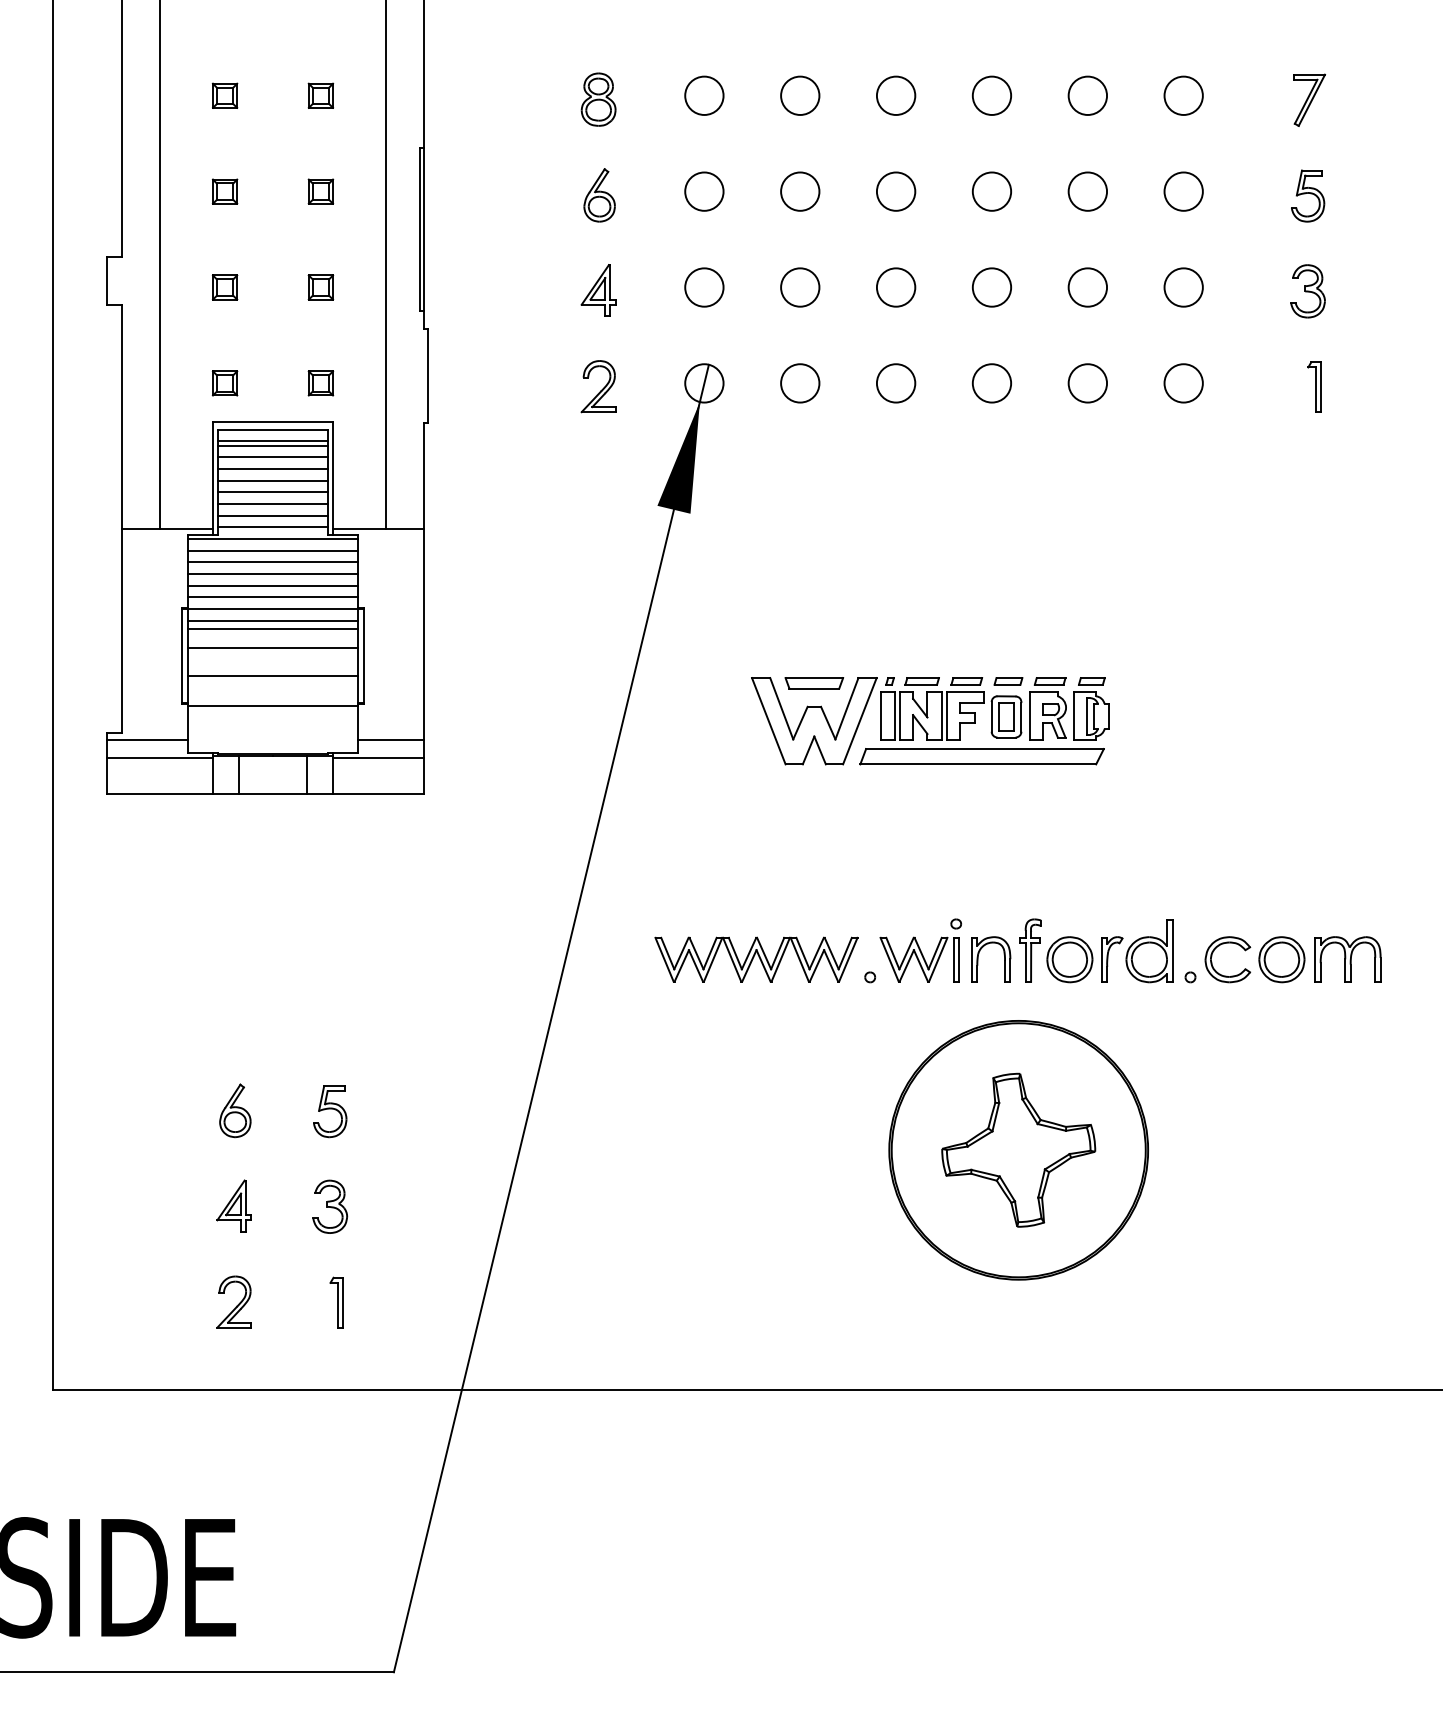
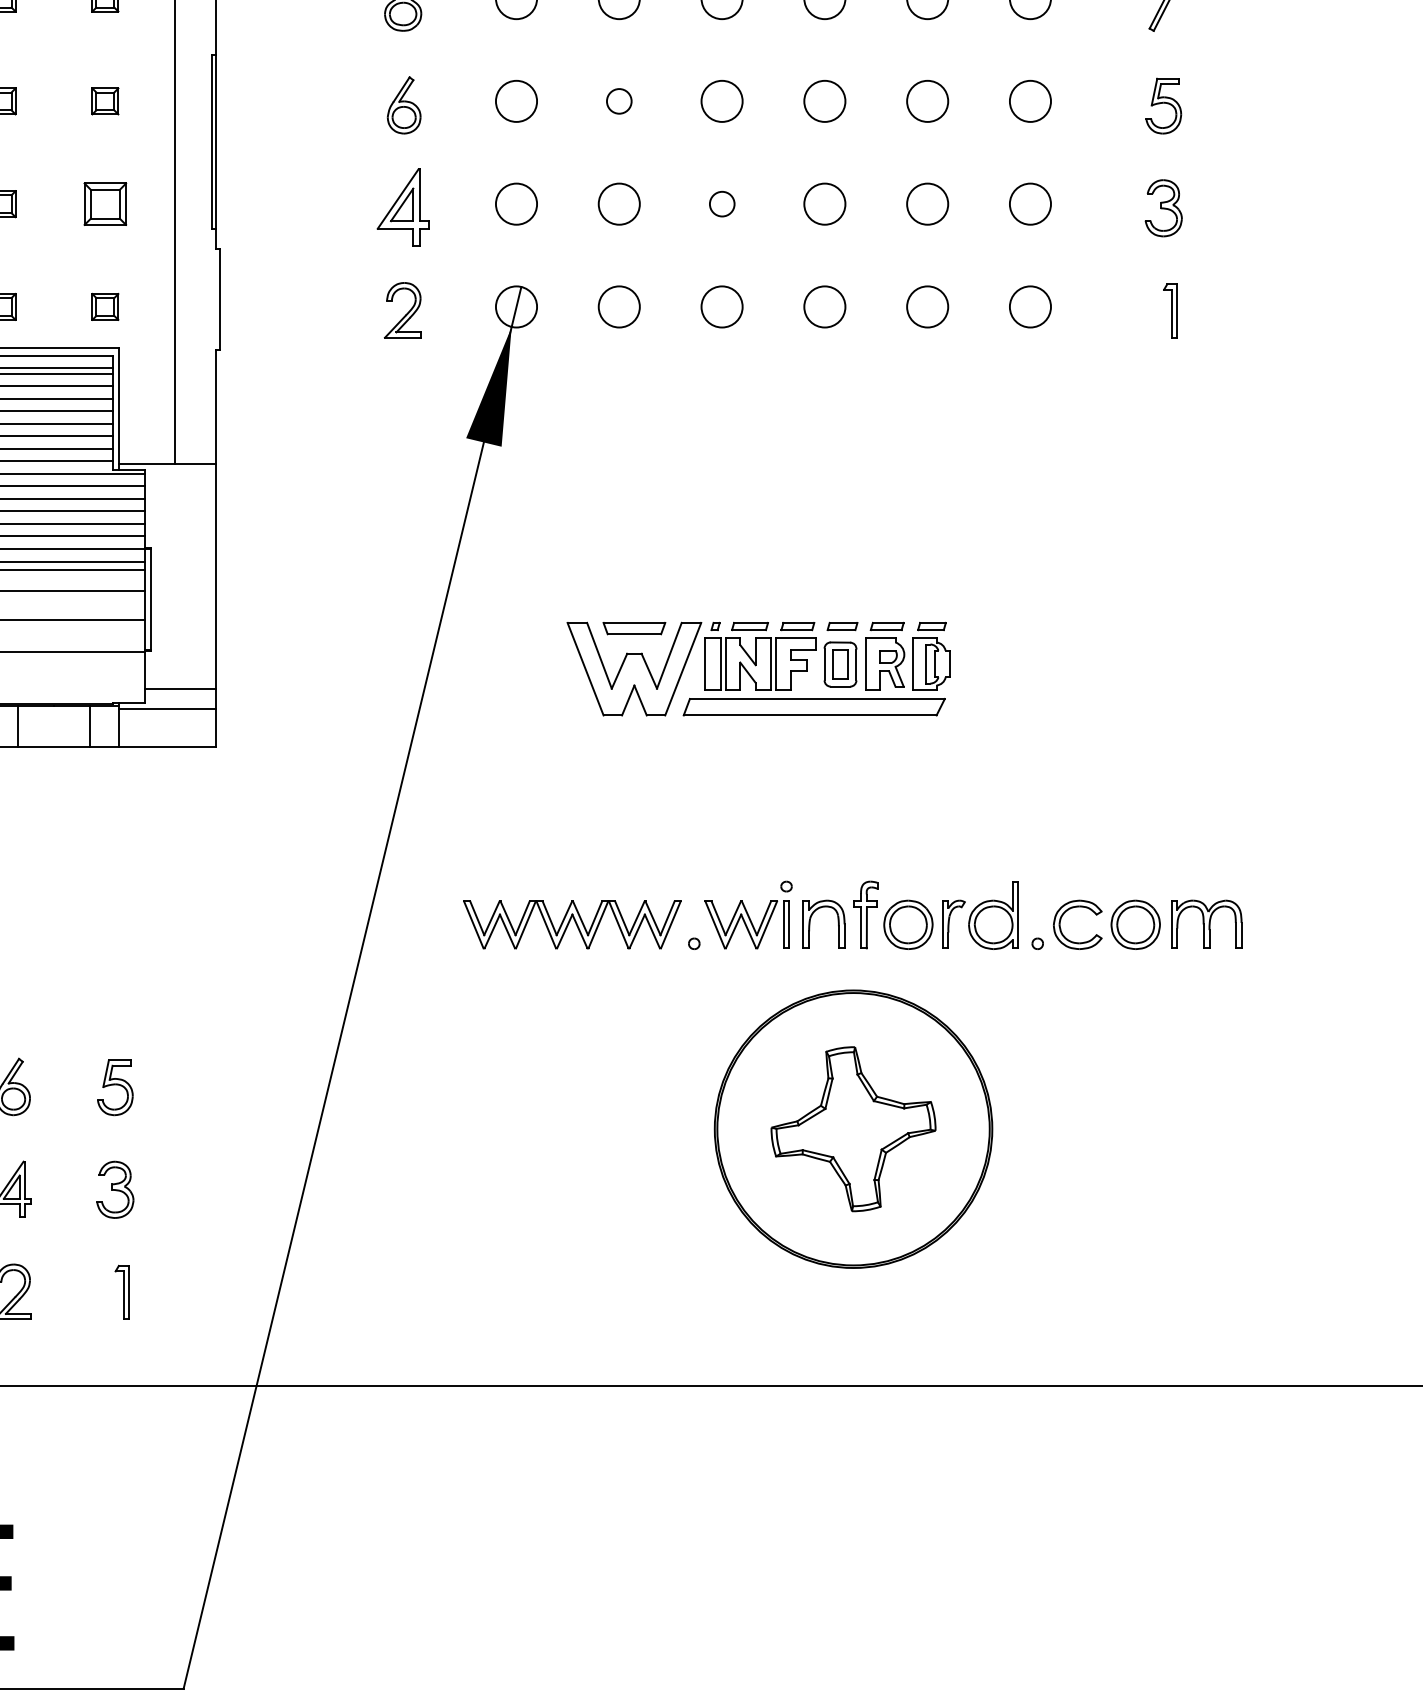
circle: (800, 191) -> (619, 101), size x0.6
part: (320, 287) -> (104, 204), size x1.6
circle: (896, 287) -> (722, 204), size x0.6
part: (598, 290) -> (402, 207), size x1.4

